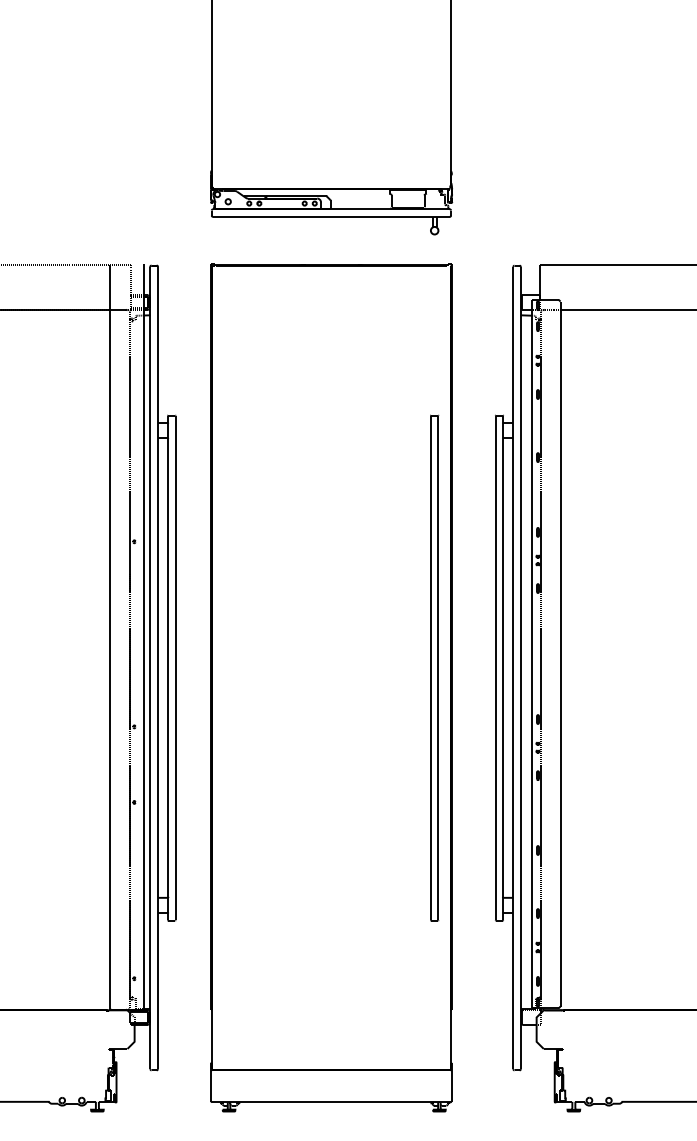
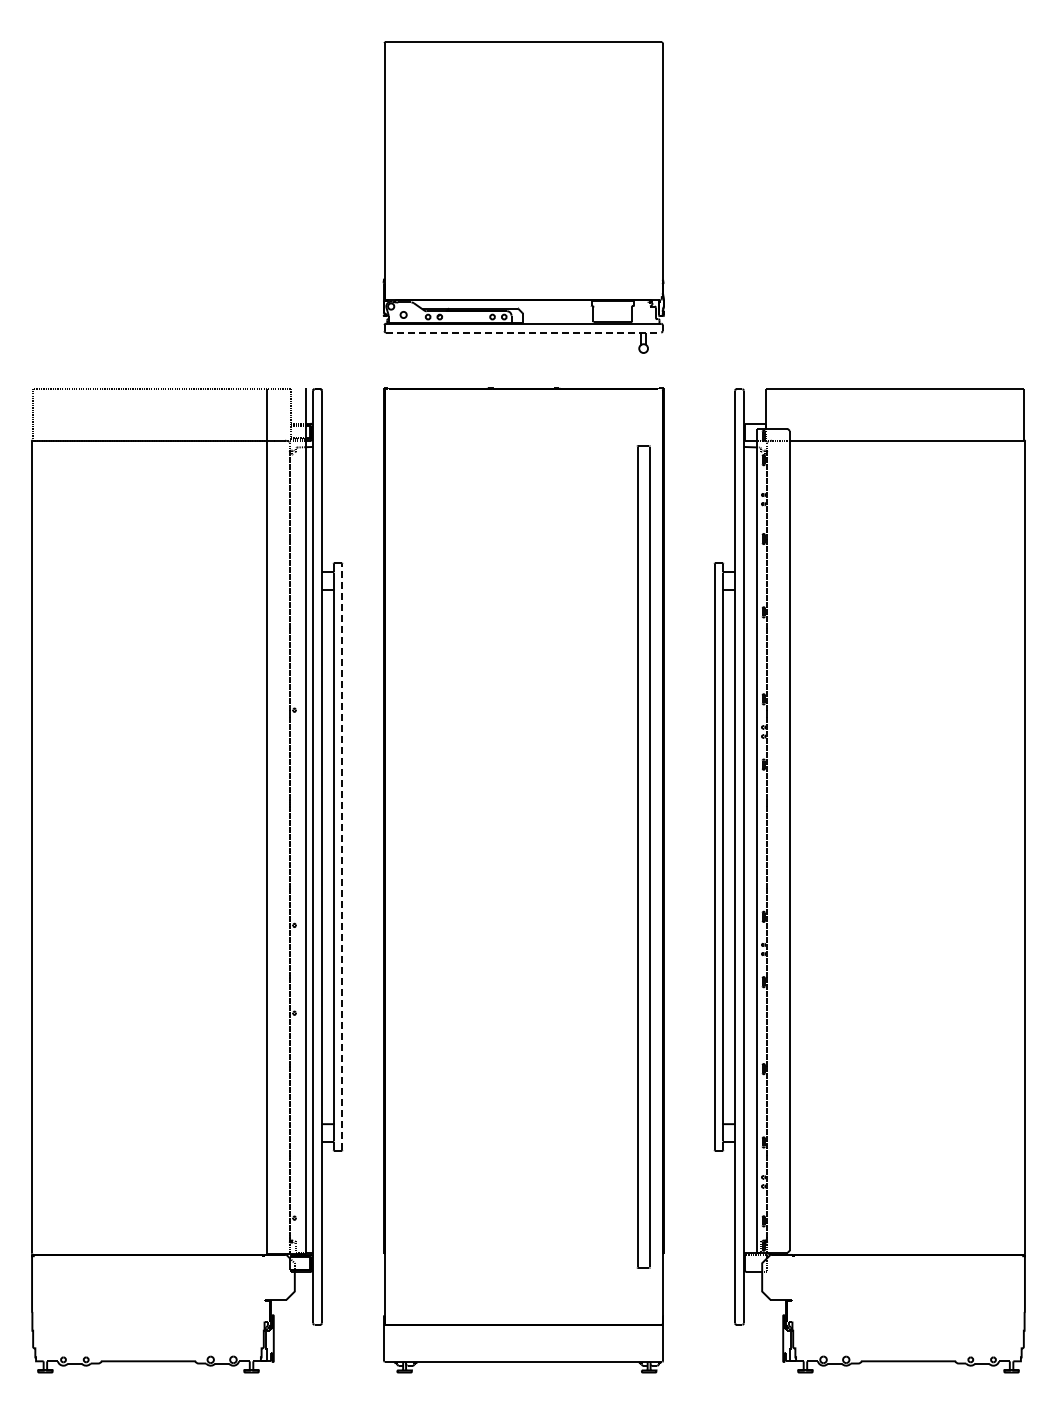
line: (331, 216) -> (523, 332), solid -> dashed
line: (175, 667) -> (342, 856), solid -> dashed
part: (434, 667) -> (643, 856), size x1.4

